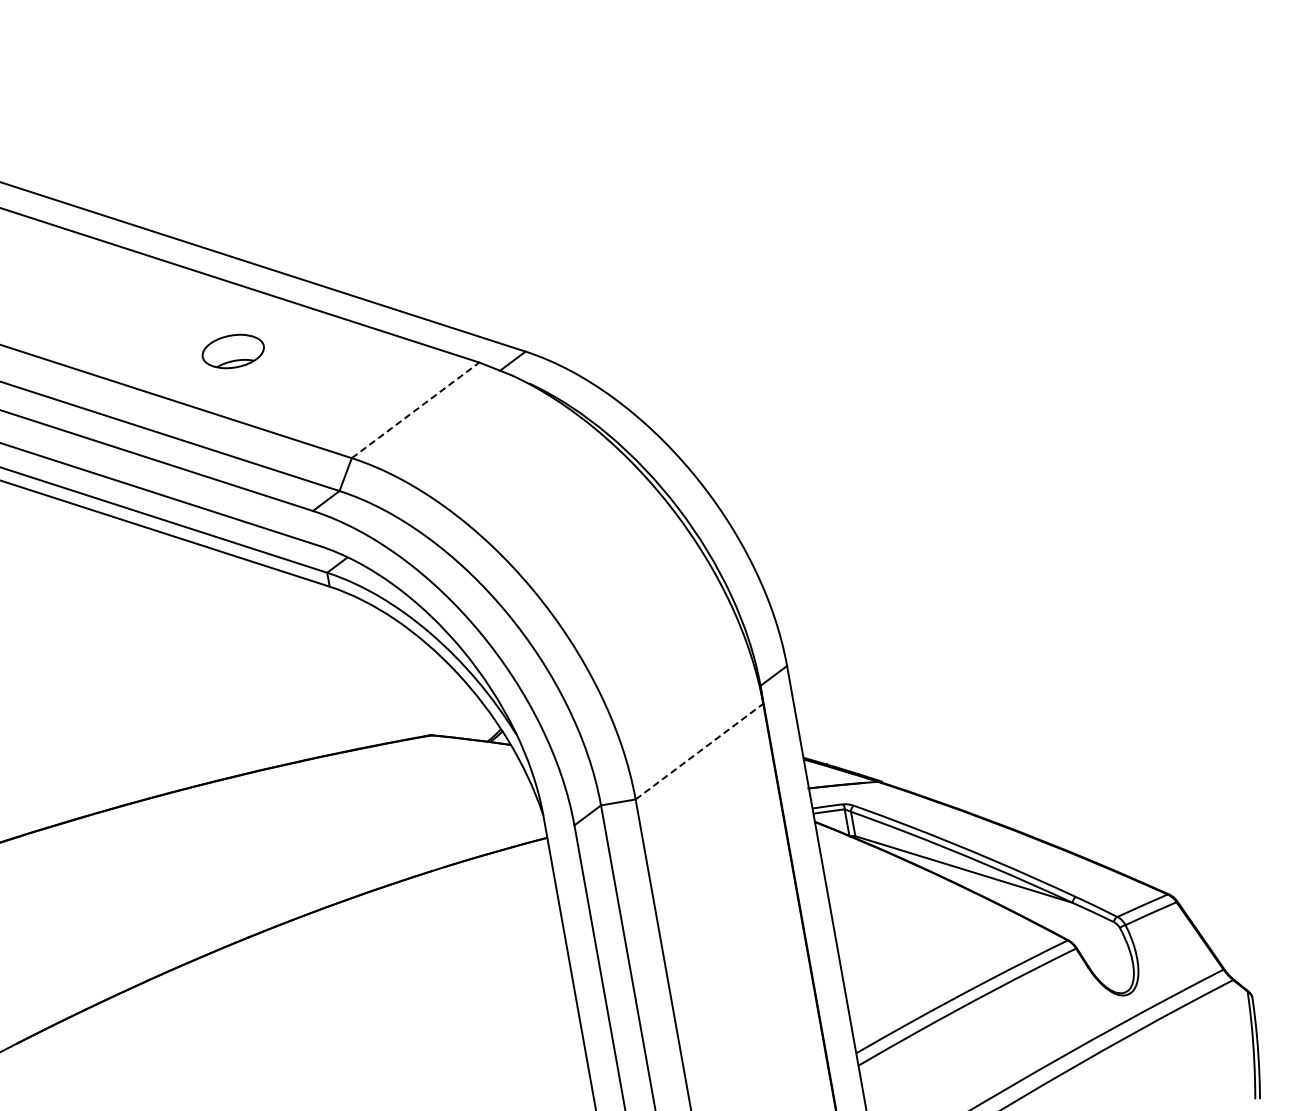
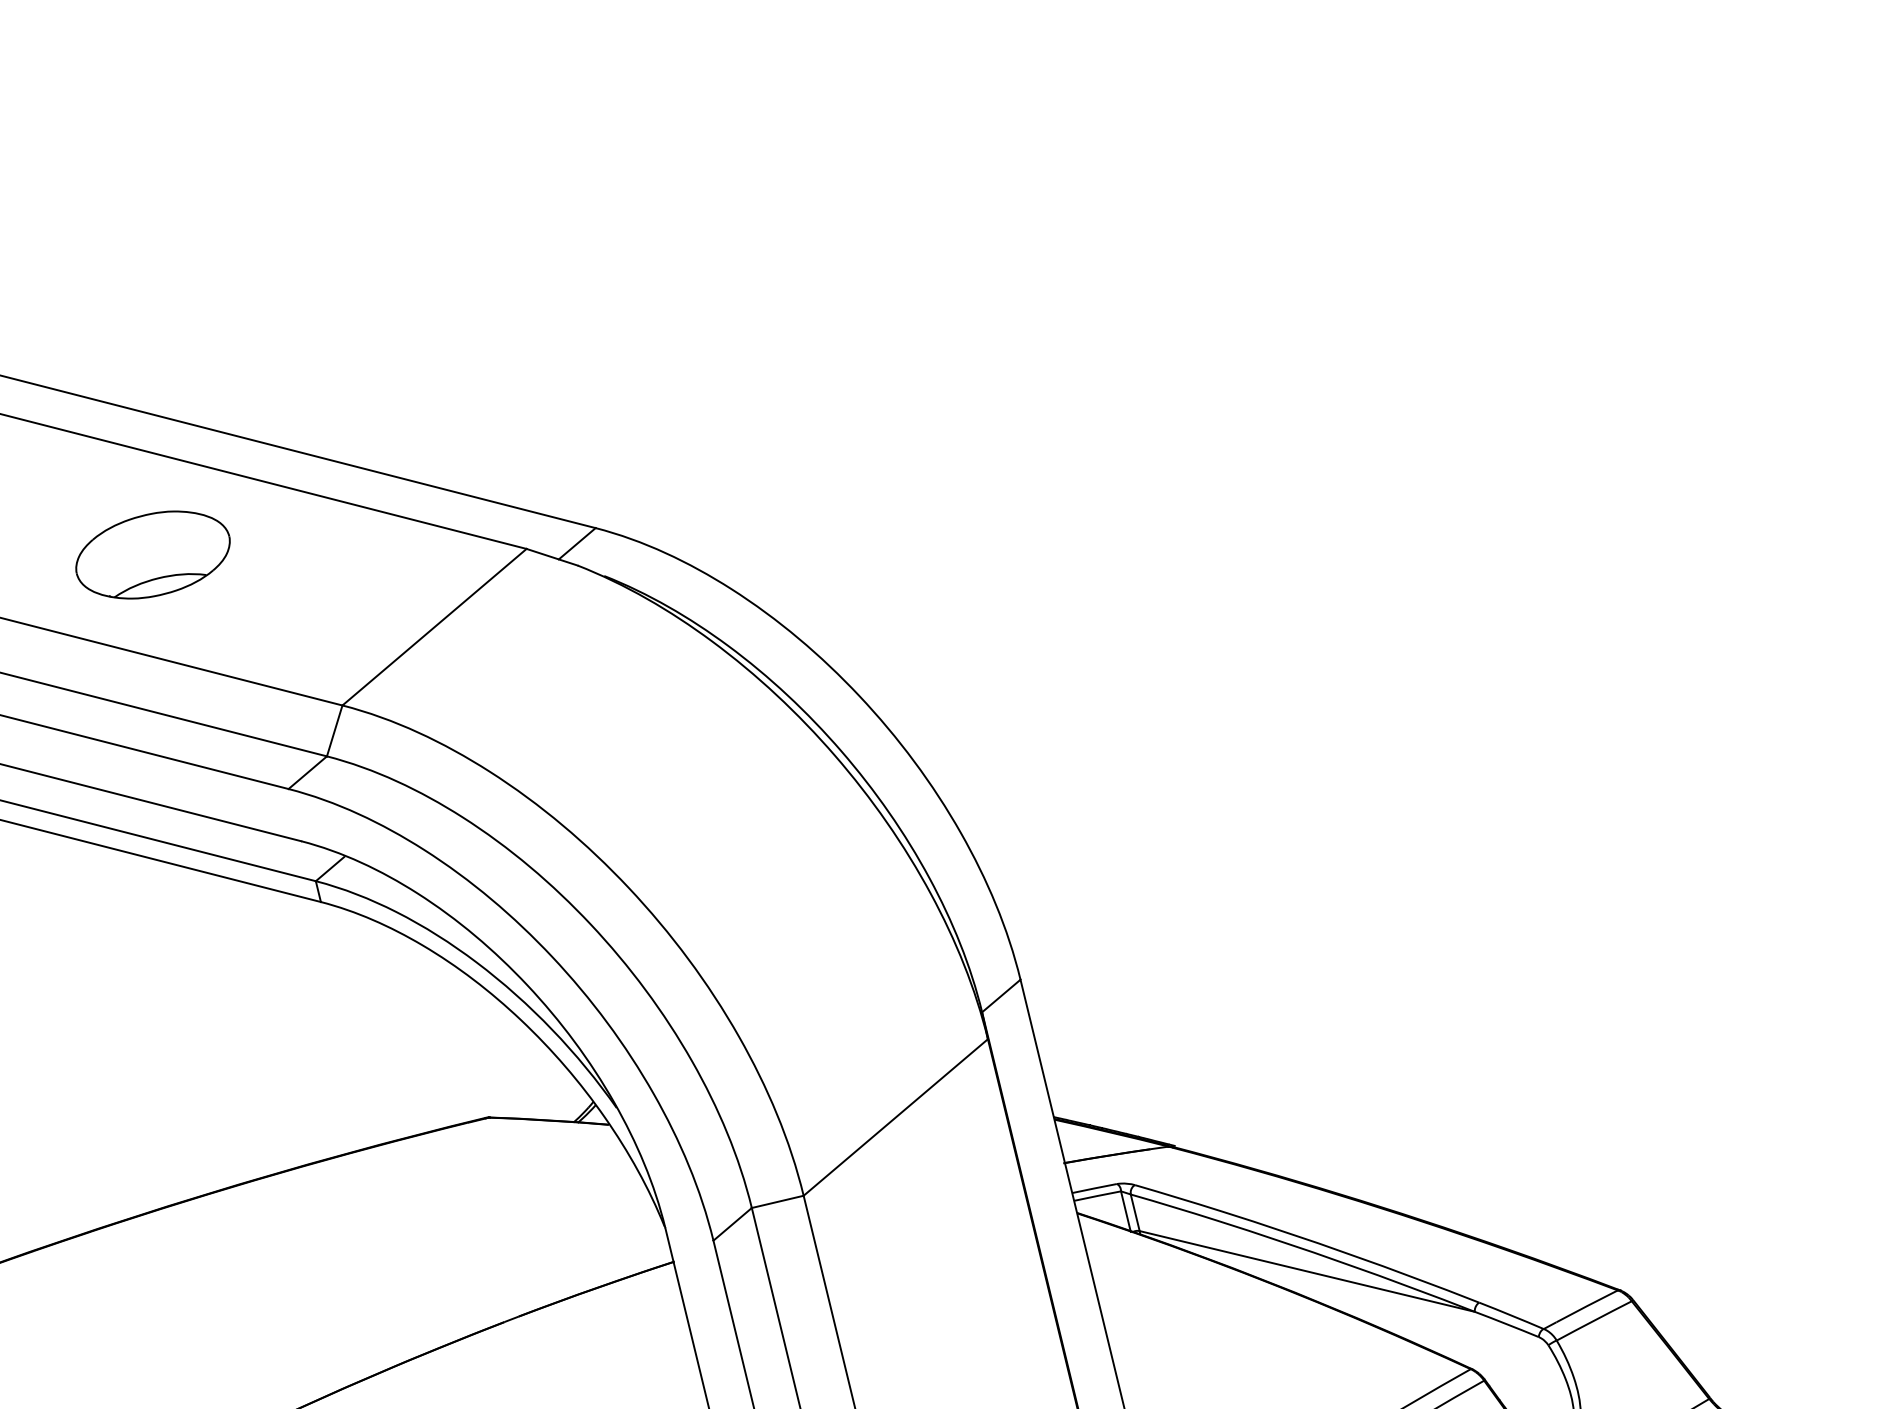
part: (233, 351) -> (153, 554), size x1.67
line: (415, 410) -> (434, 627), dashed -> solid
line: (699, 751) -> (895, 1117), dashed -> solid

